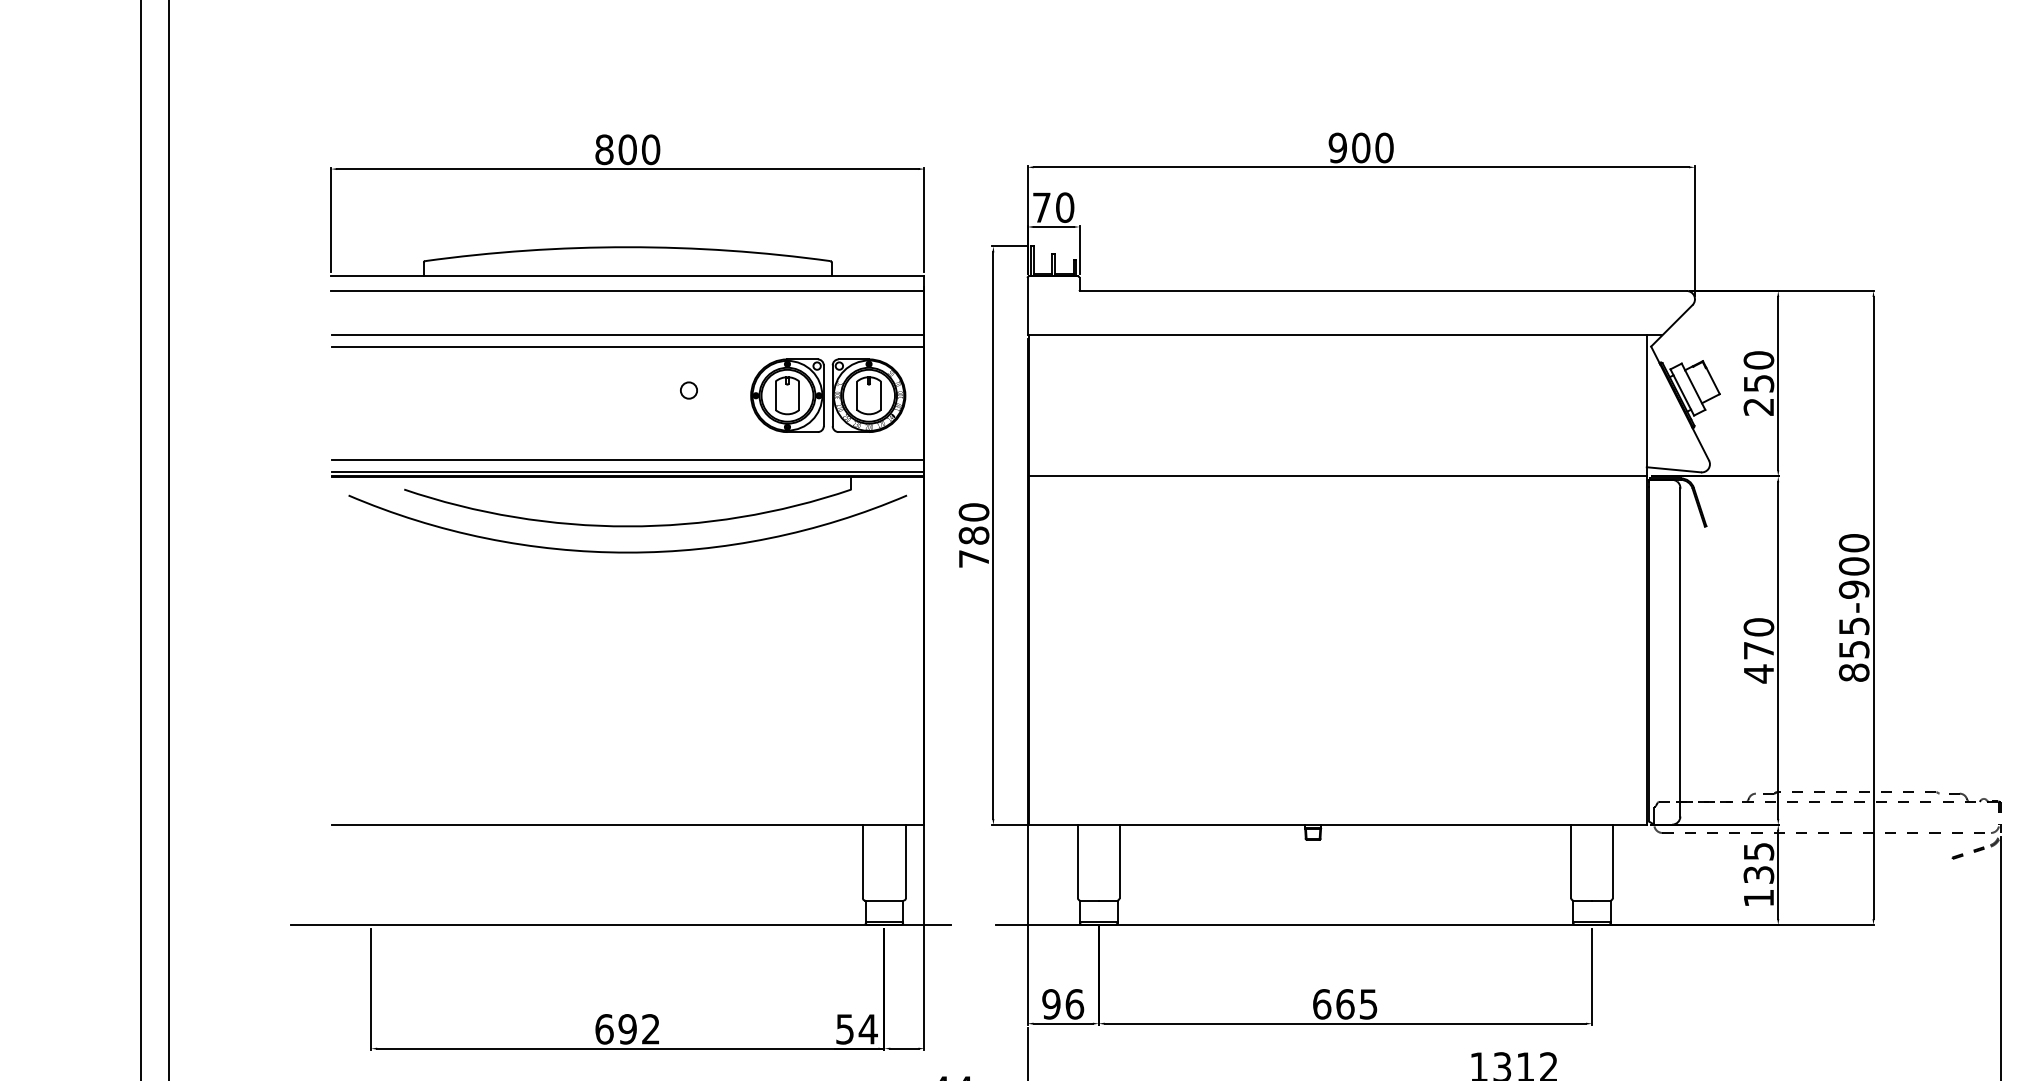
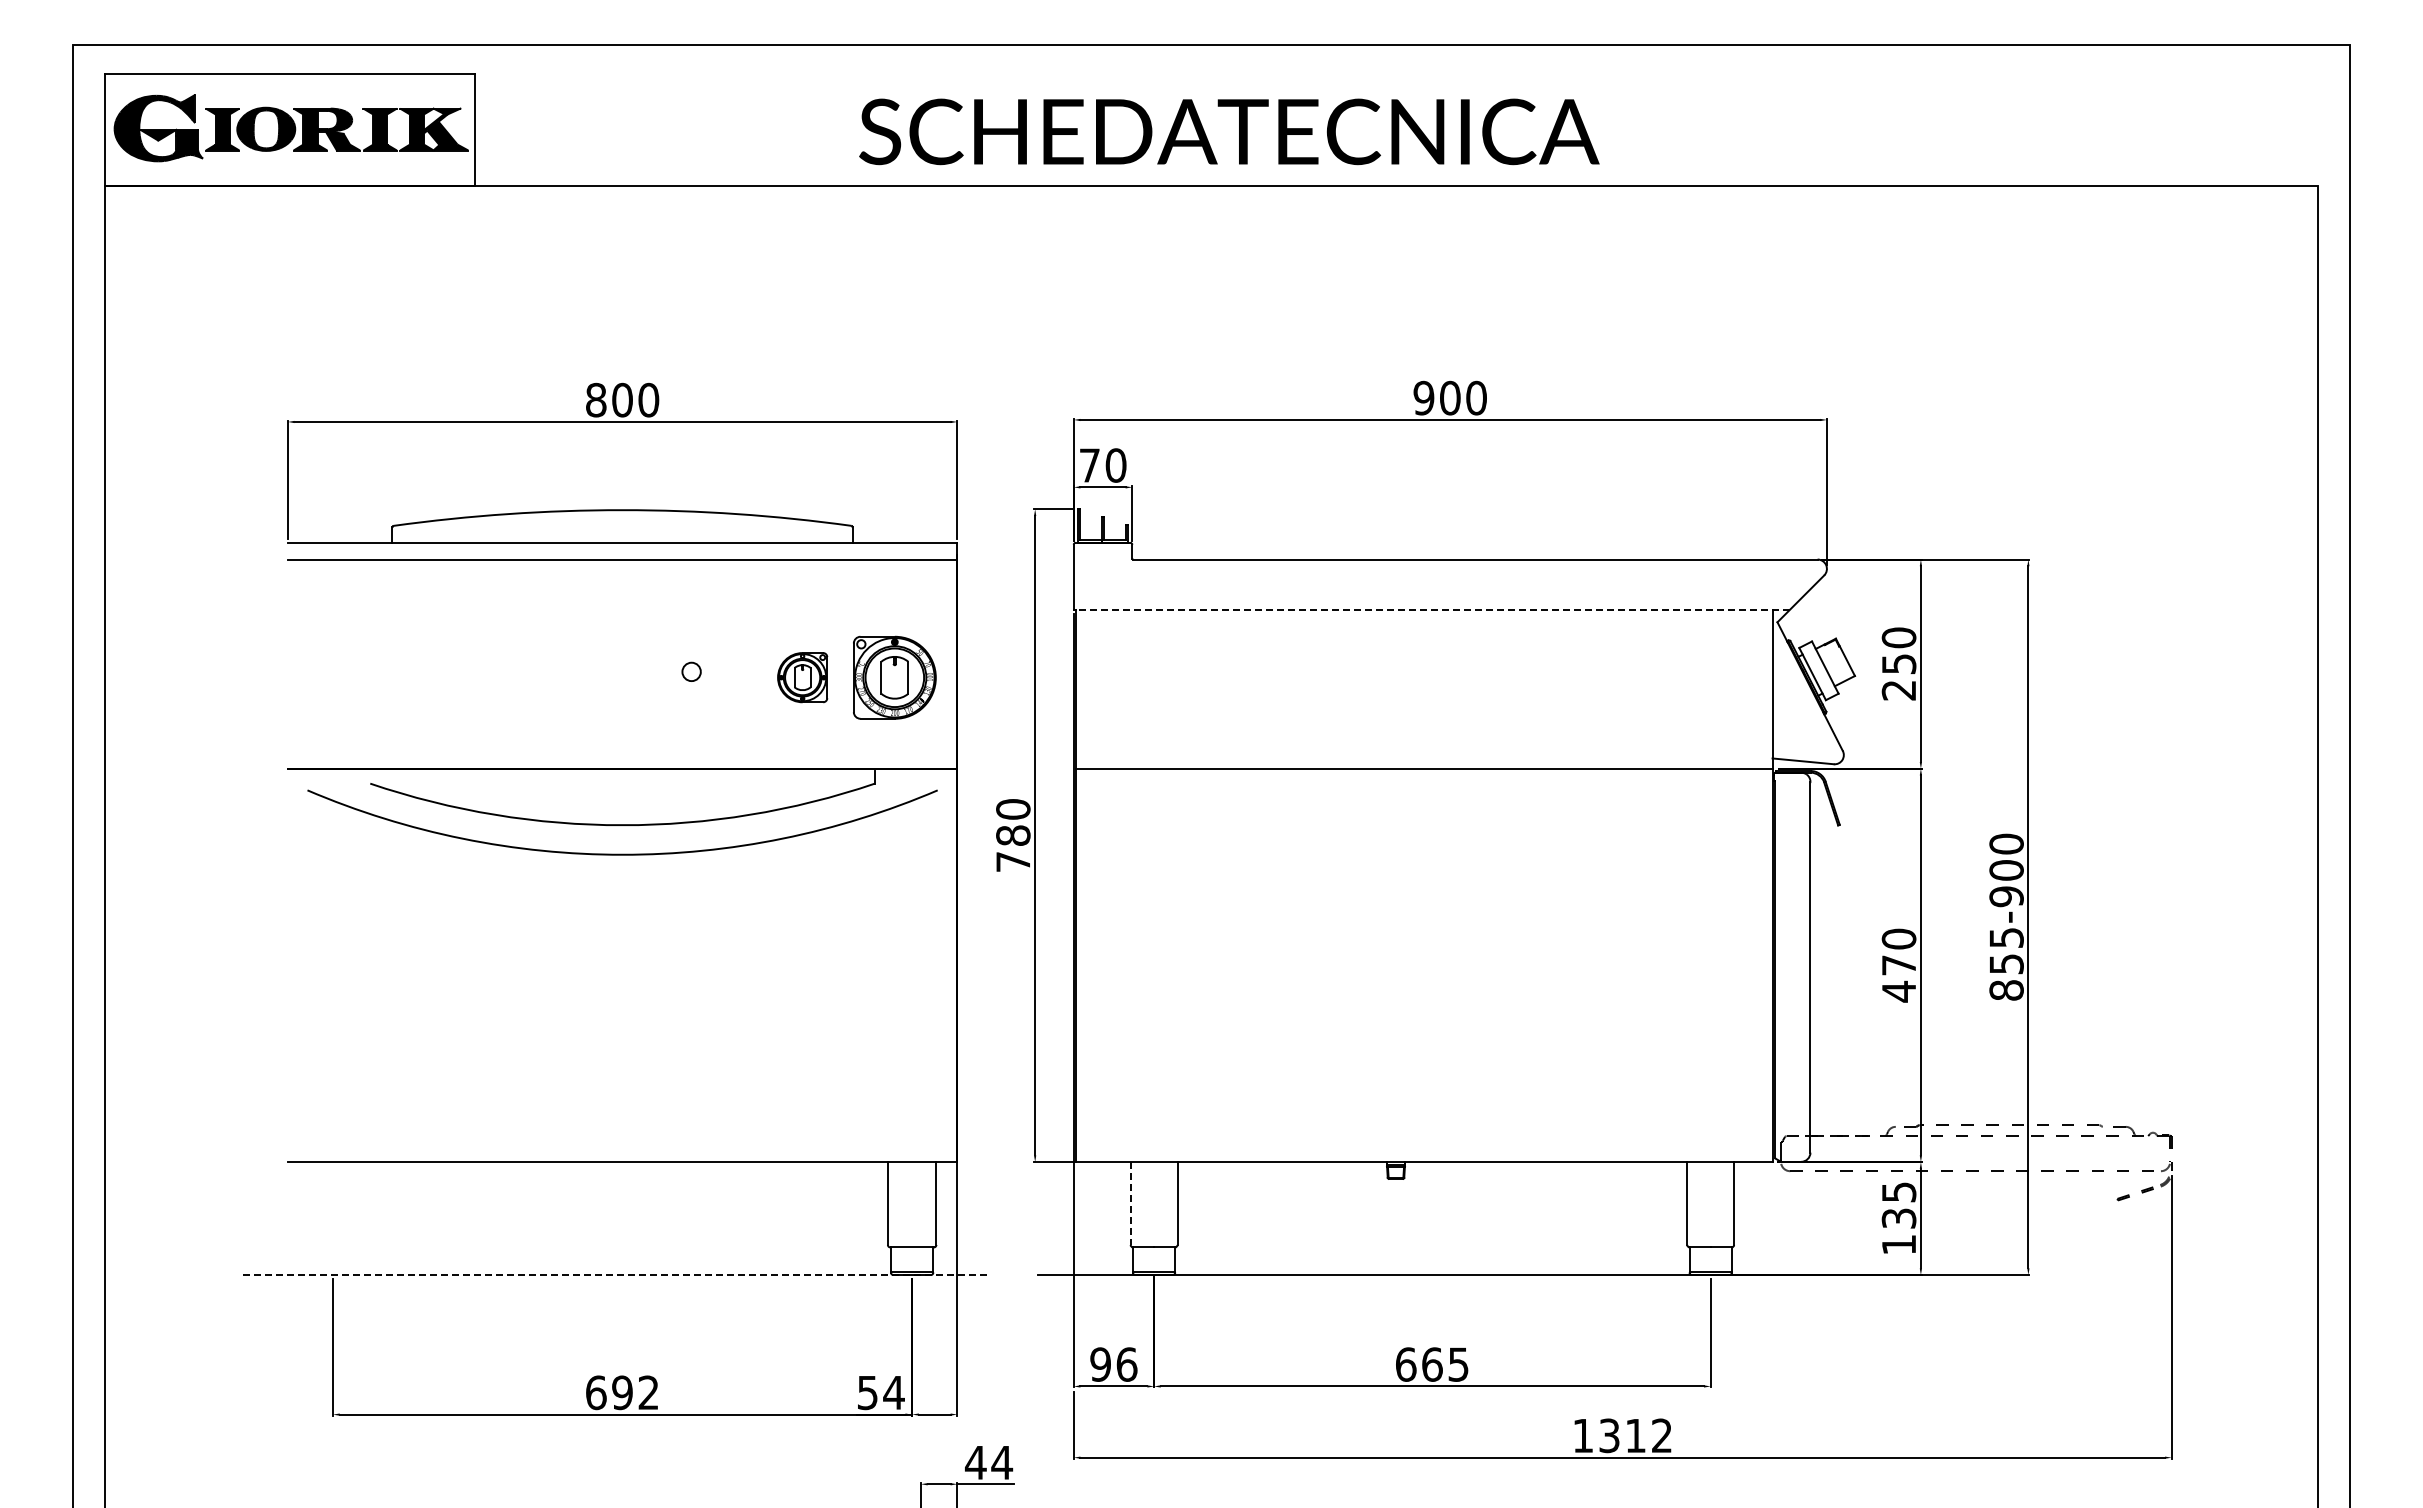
line: (627, 335) -> (622, 609), removed
line: (1344, 335) -> (1431, 609), solid -> dashed
line: (627, 346) -> (622, 622), removed
part: (787, 395) -> (802, 677), size x0.6
line: (627, 460) -> (622, 750), removed
line: (627, 472) -> (622, 764), removed
line: (1077, 862) -> (1130, 1204), solid -> dashed
line: (620, 925) -> (614, 1275), solid -> dashed

